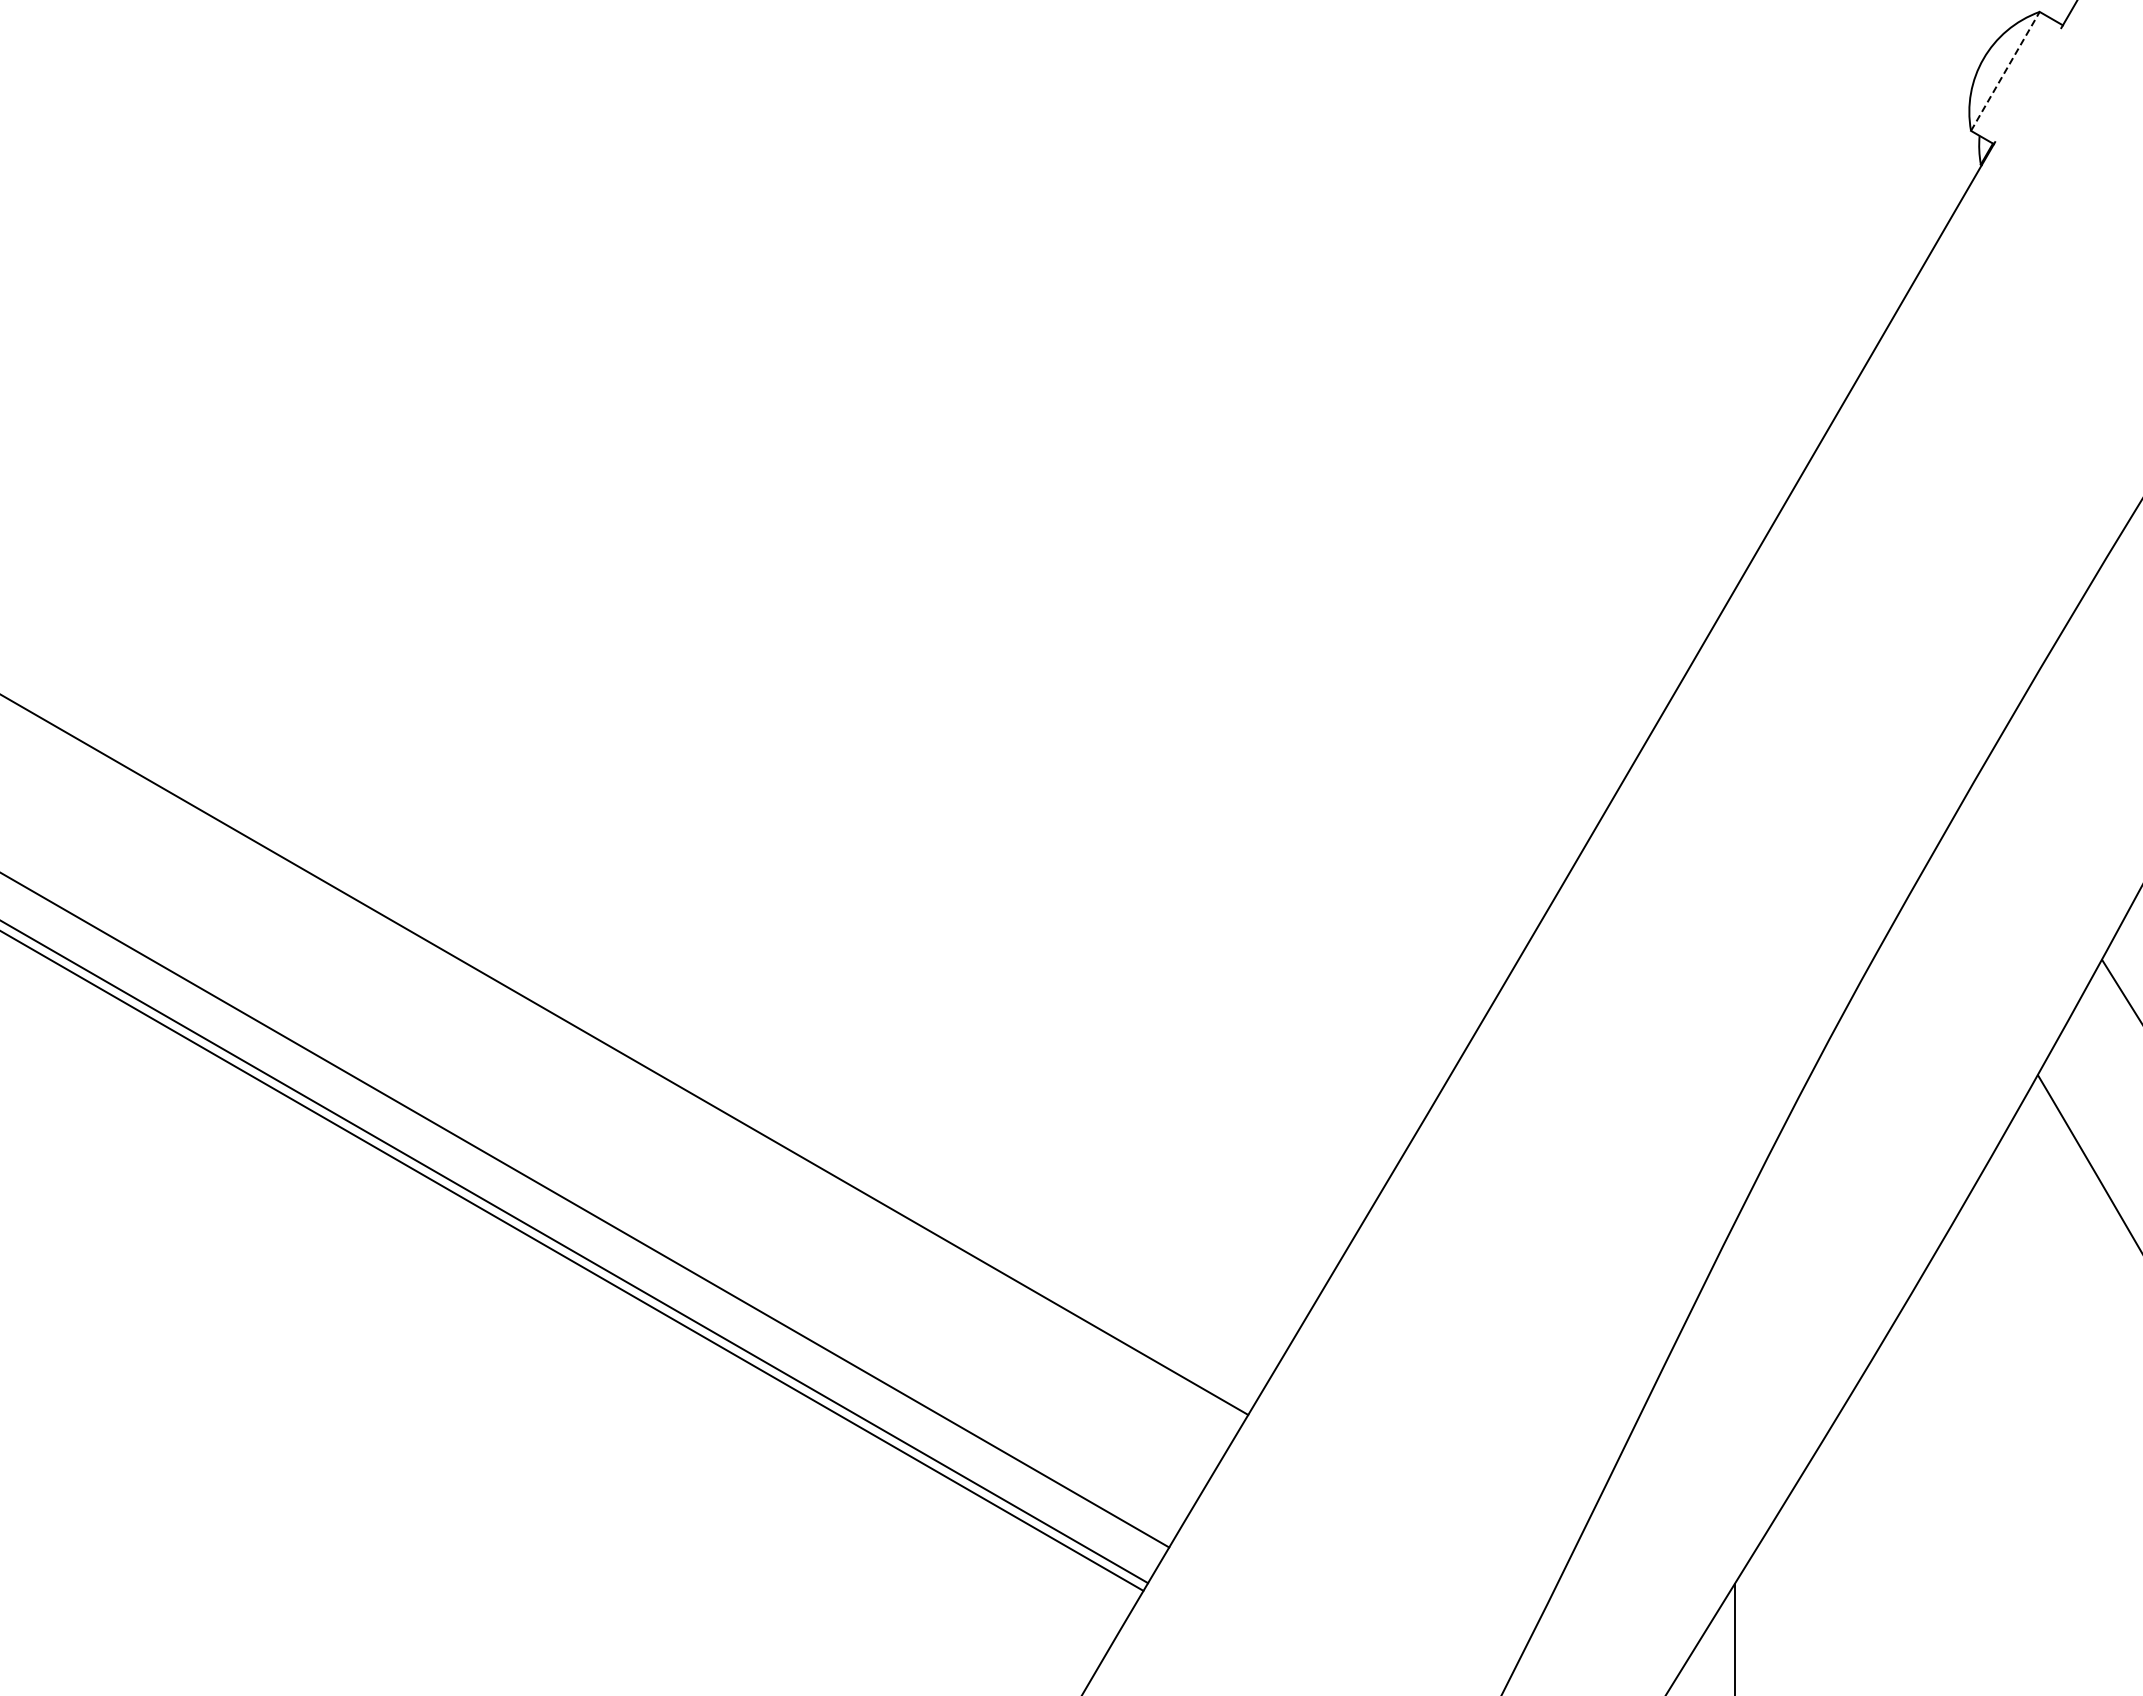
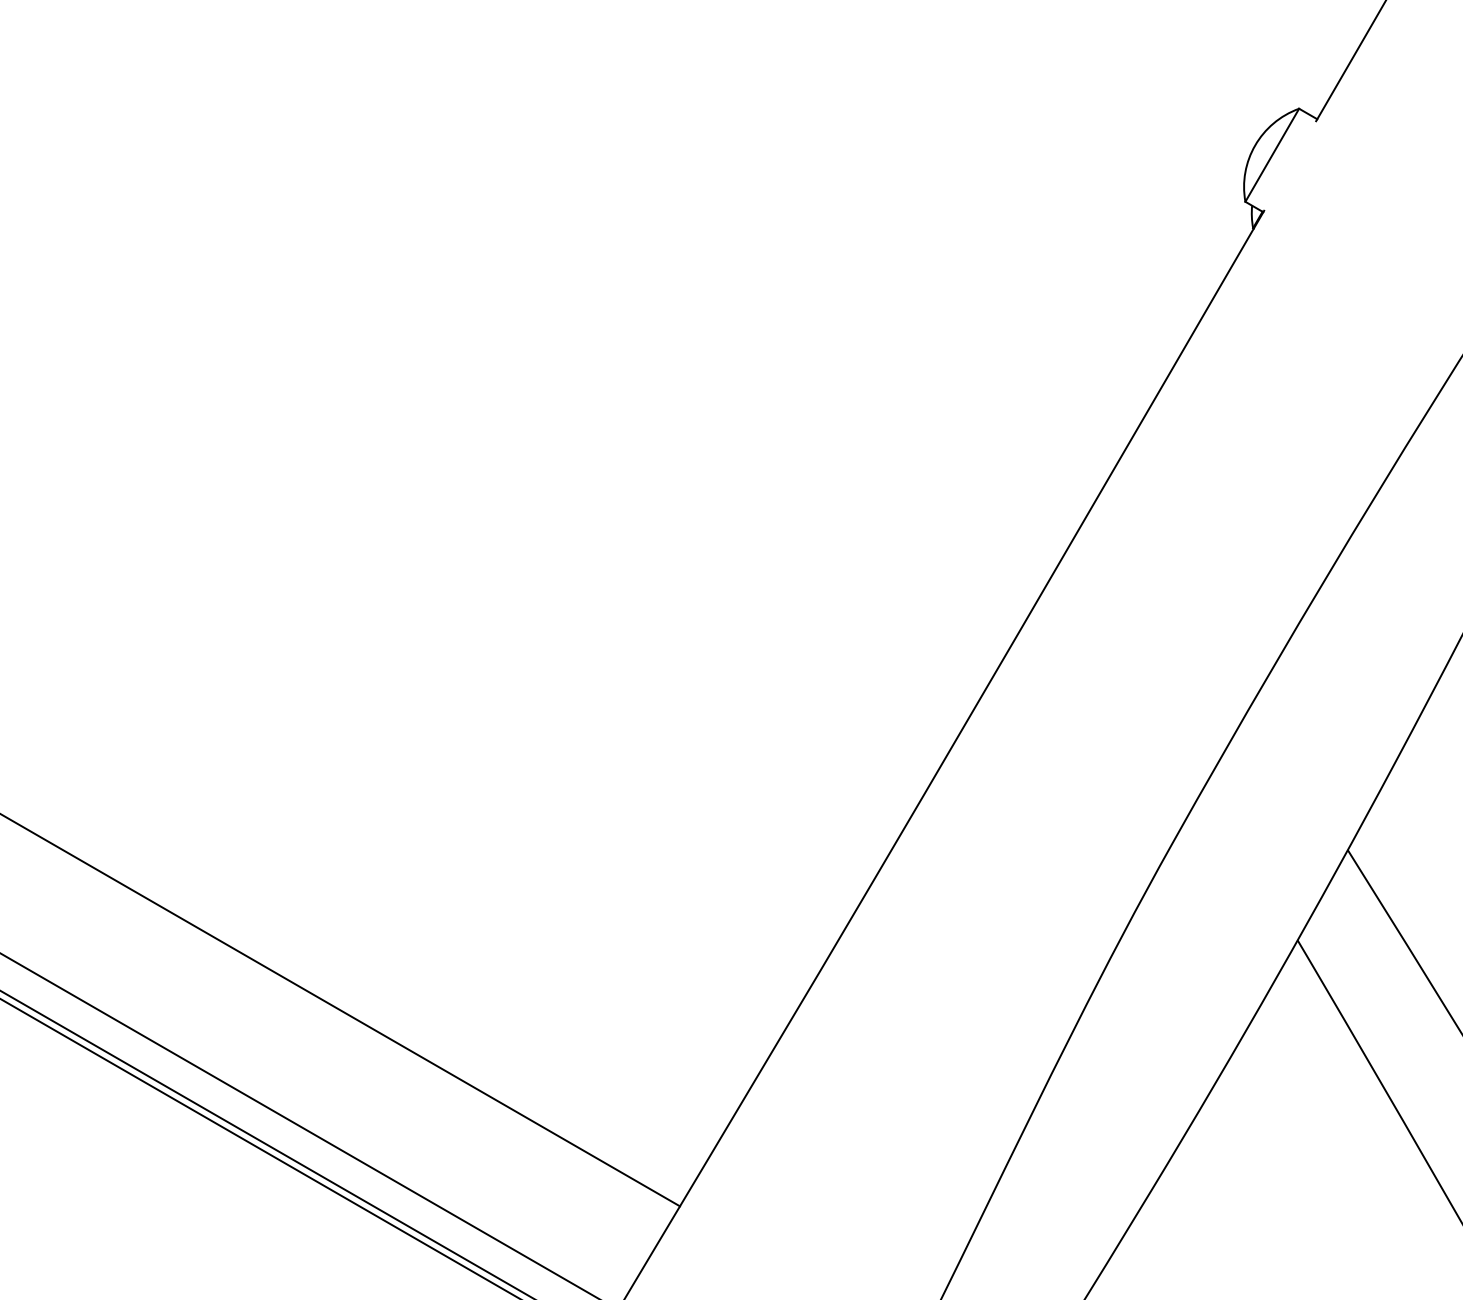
line: (2005, 71) -> (1272, 155), dashed -> solid

